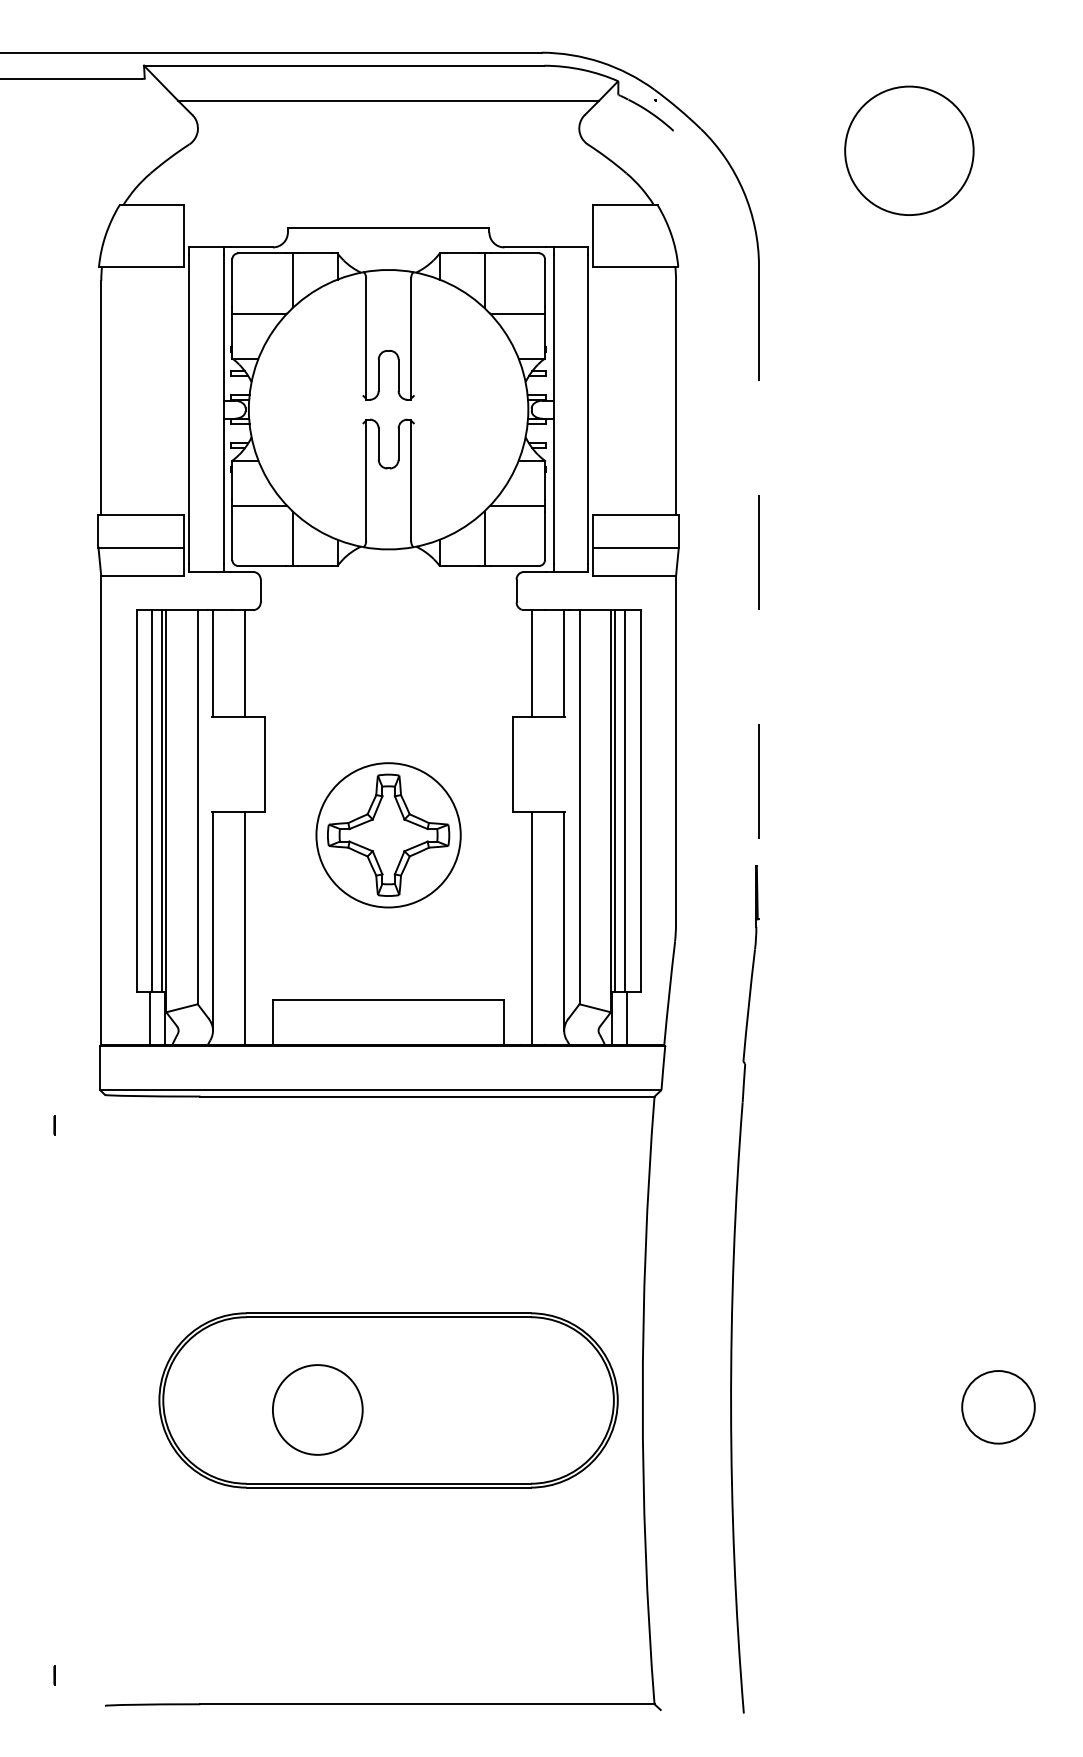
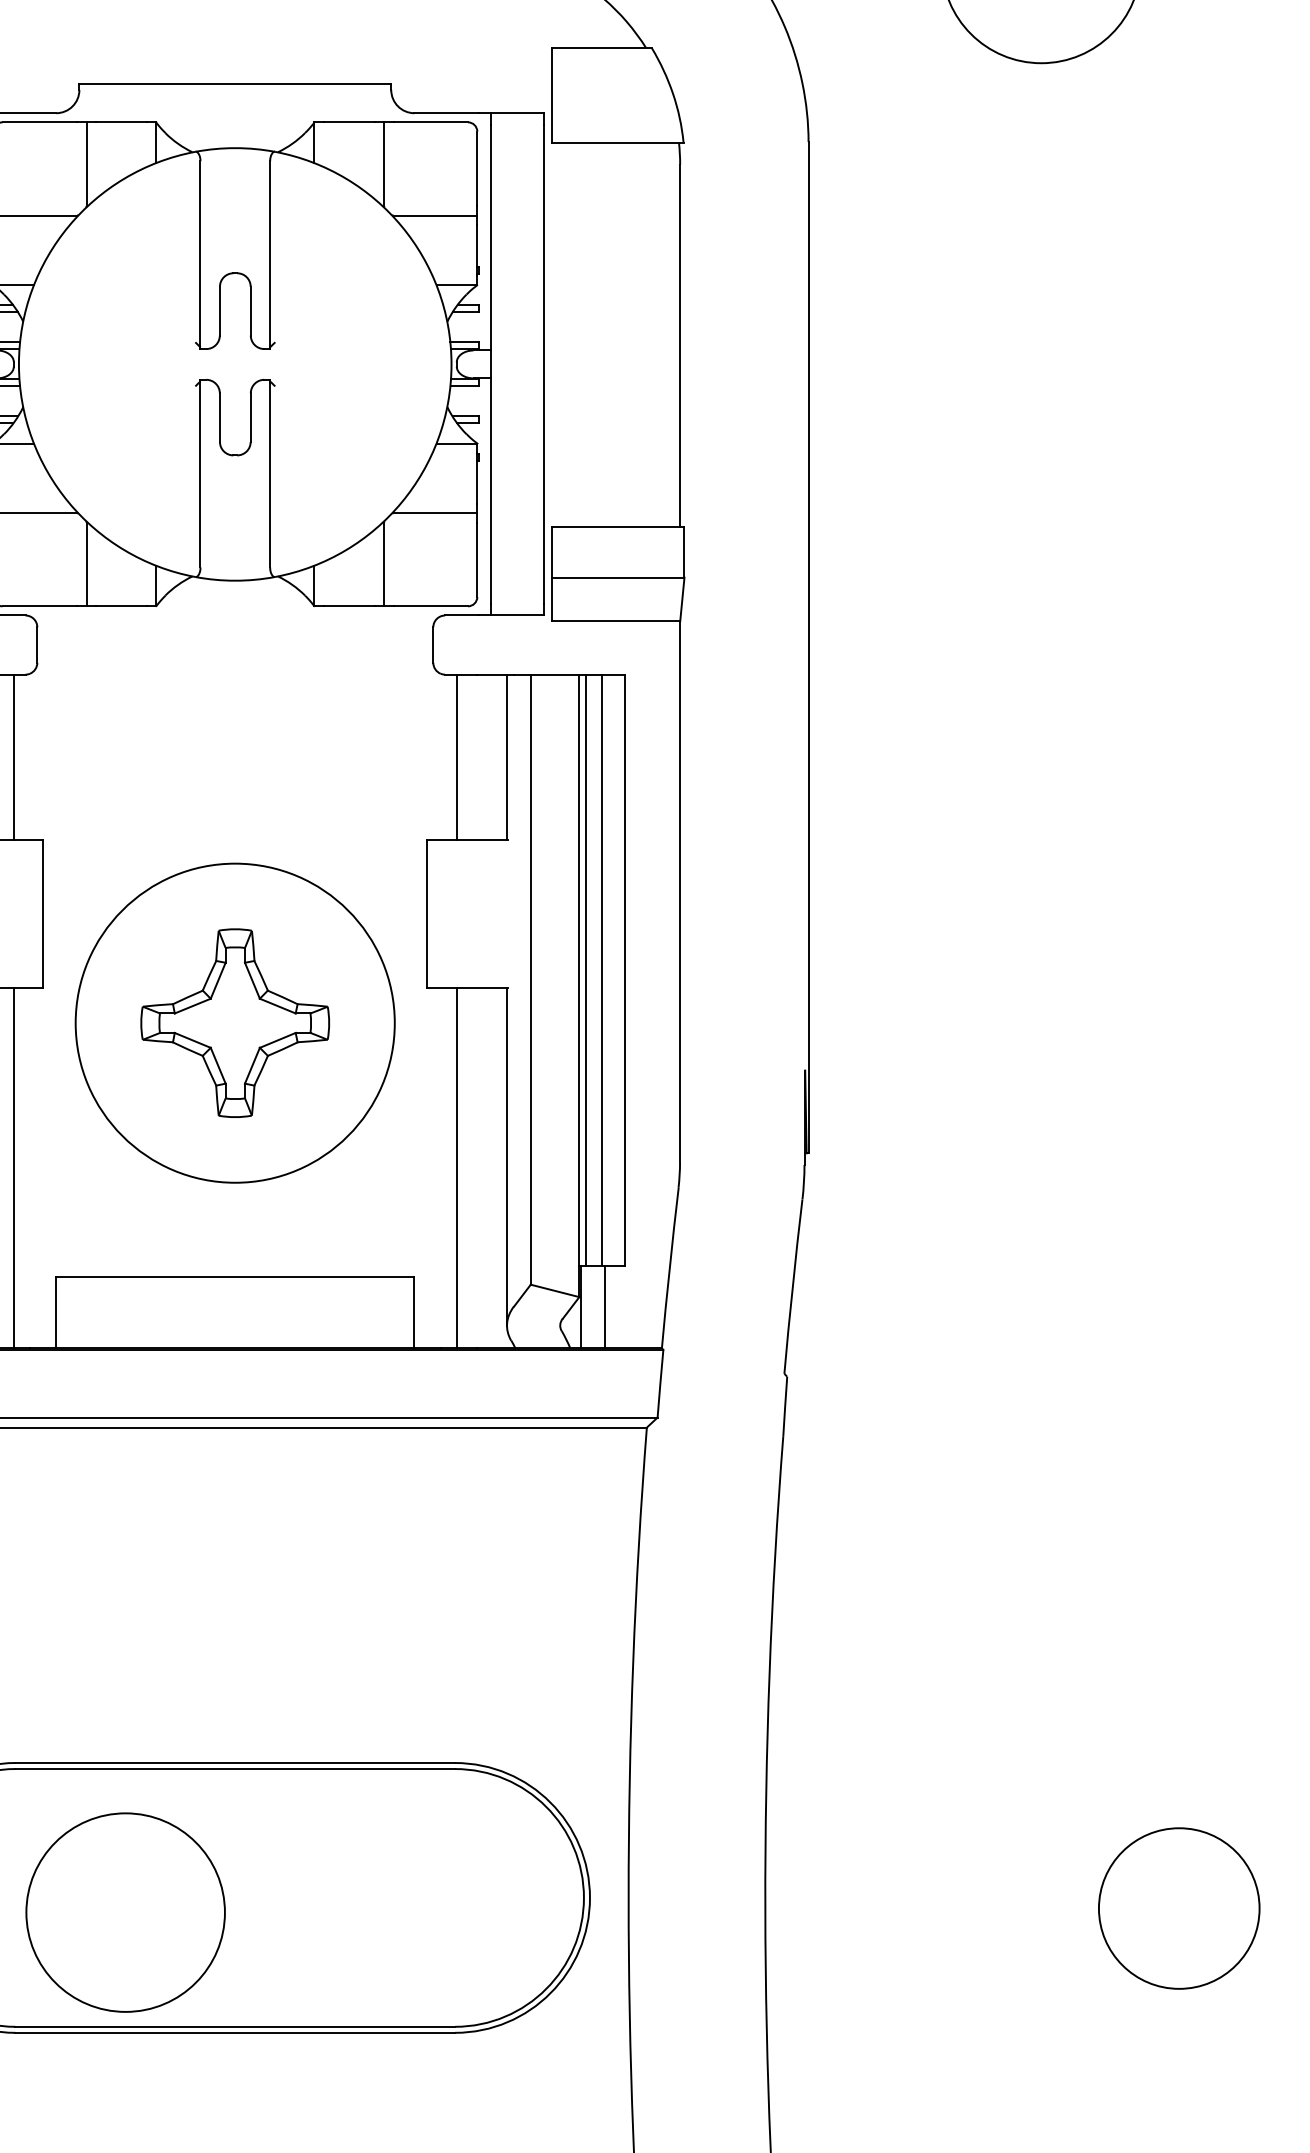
line: (759, 592) -> (809, 647), dashed -> solid
circle: (388, 835) -> (235, 1023), size x1.43
circle: (998, 1407) -> (1179, 1908), size x1.43
circle: (317, 1409) -> (125, 1911), size x1.43

